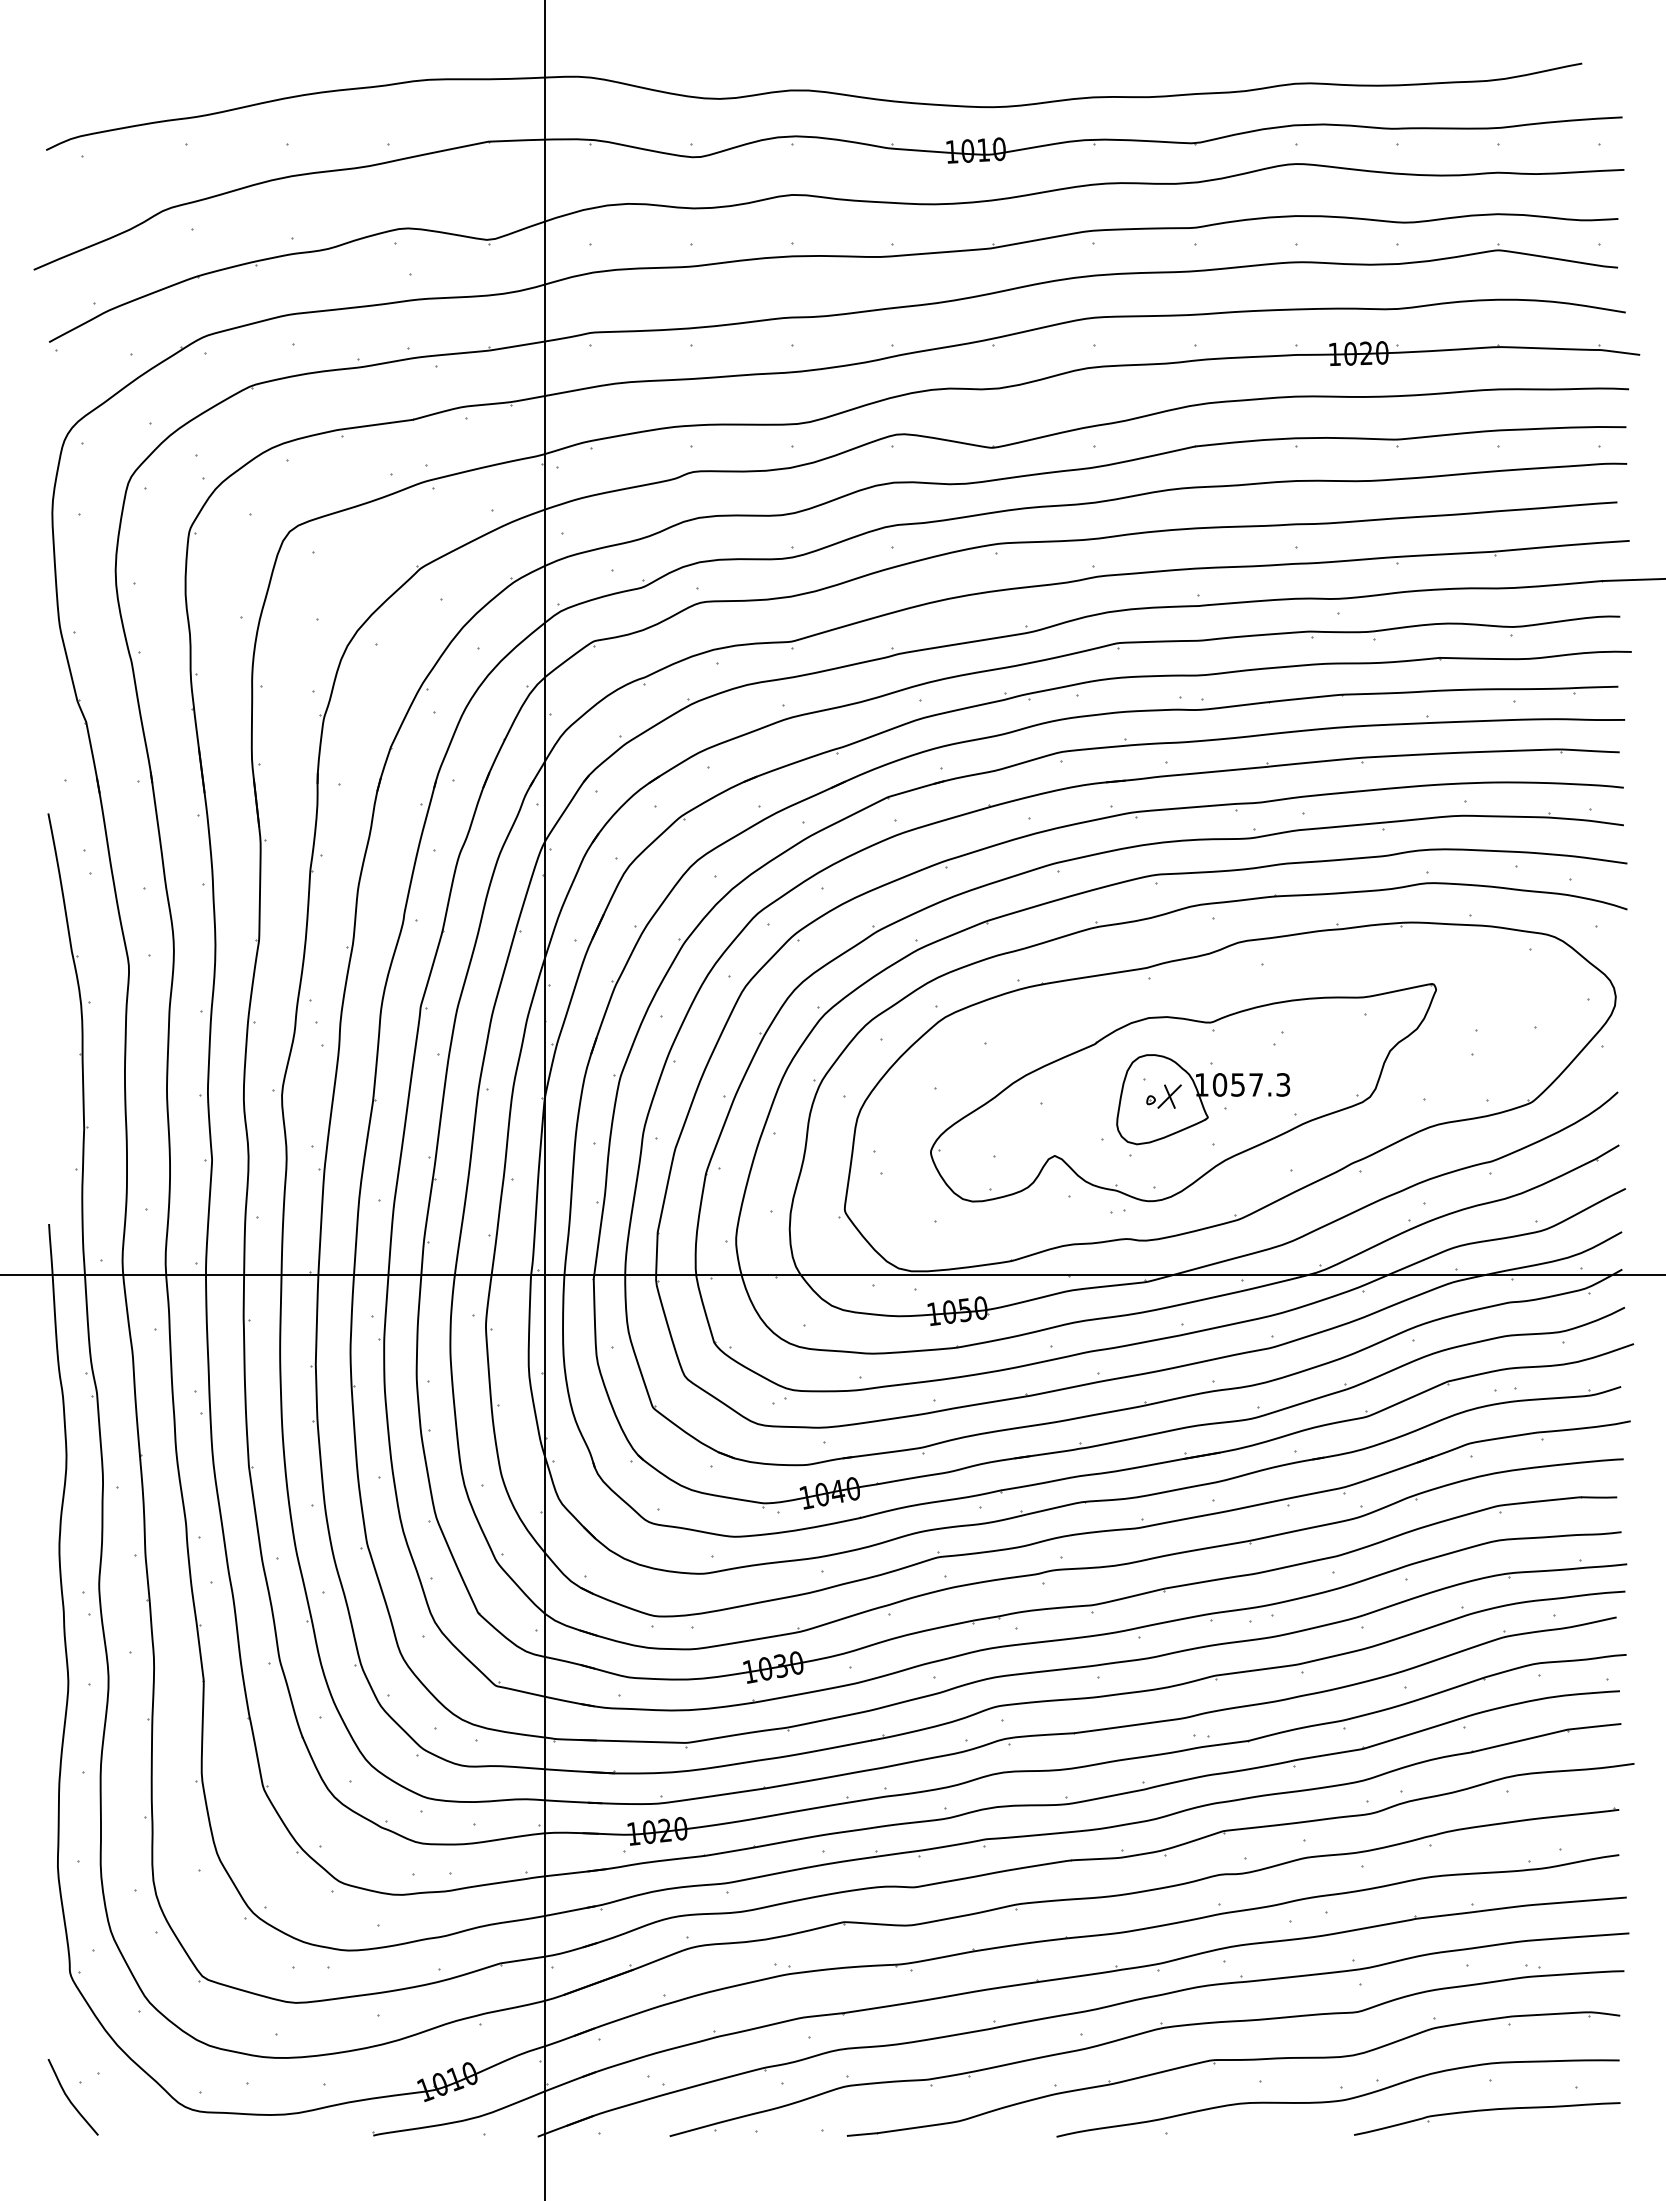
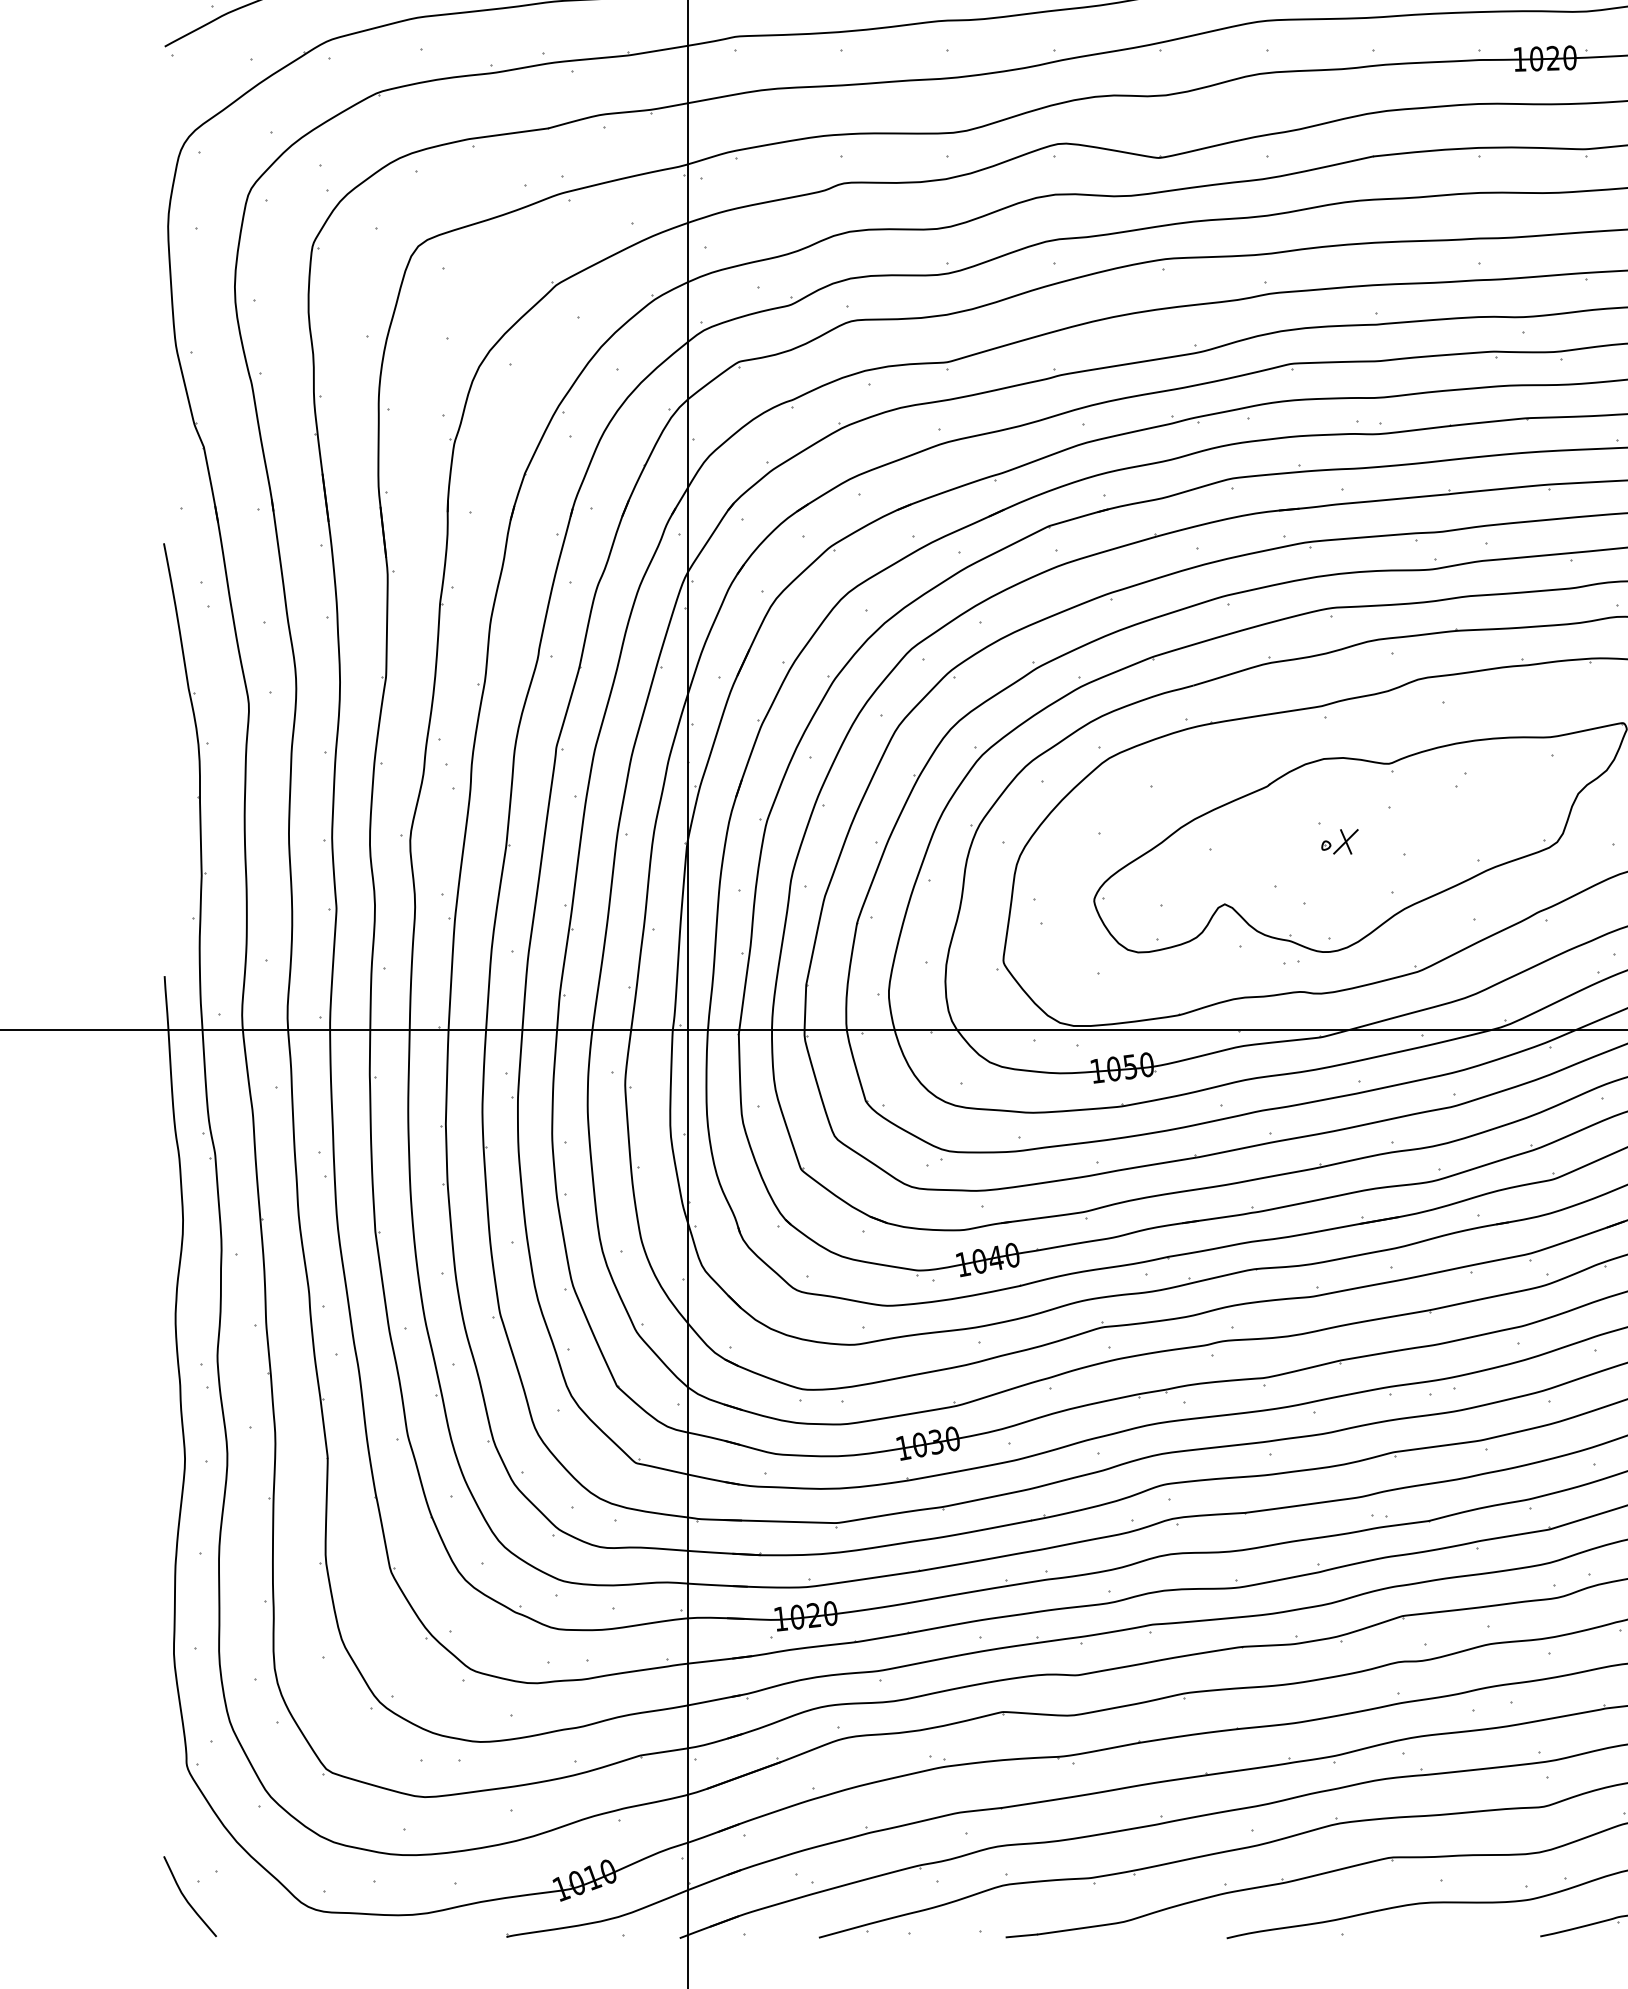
part: (1203, 1099) -> (1381, 844), removed

